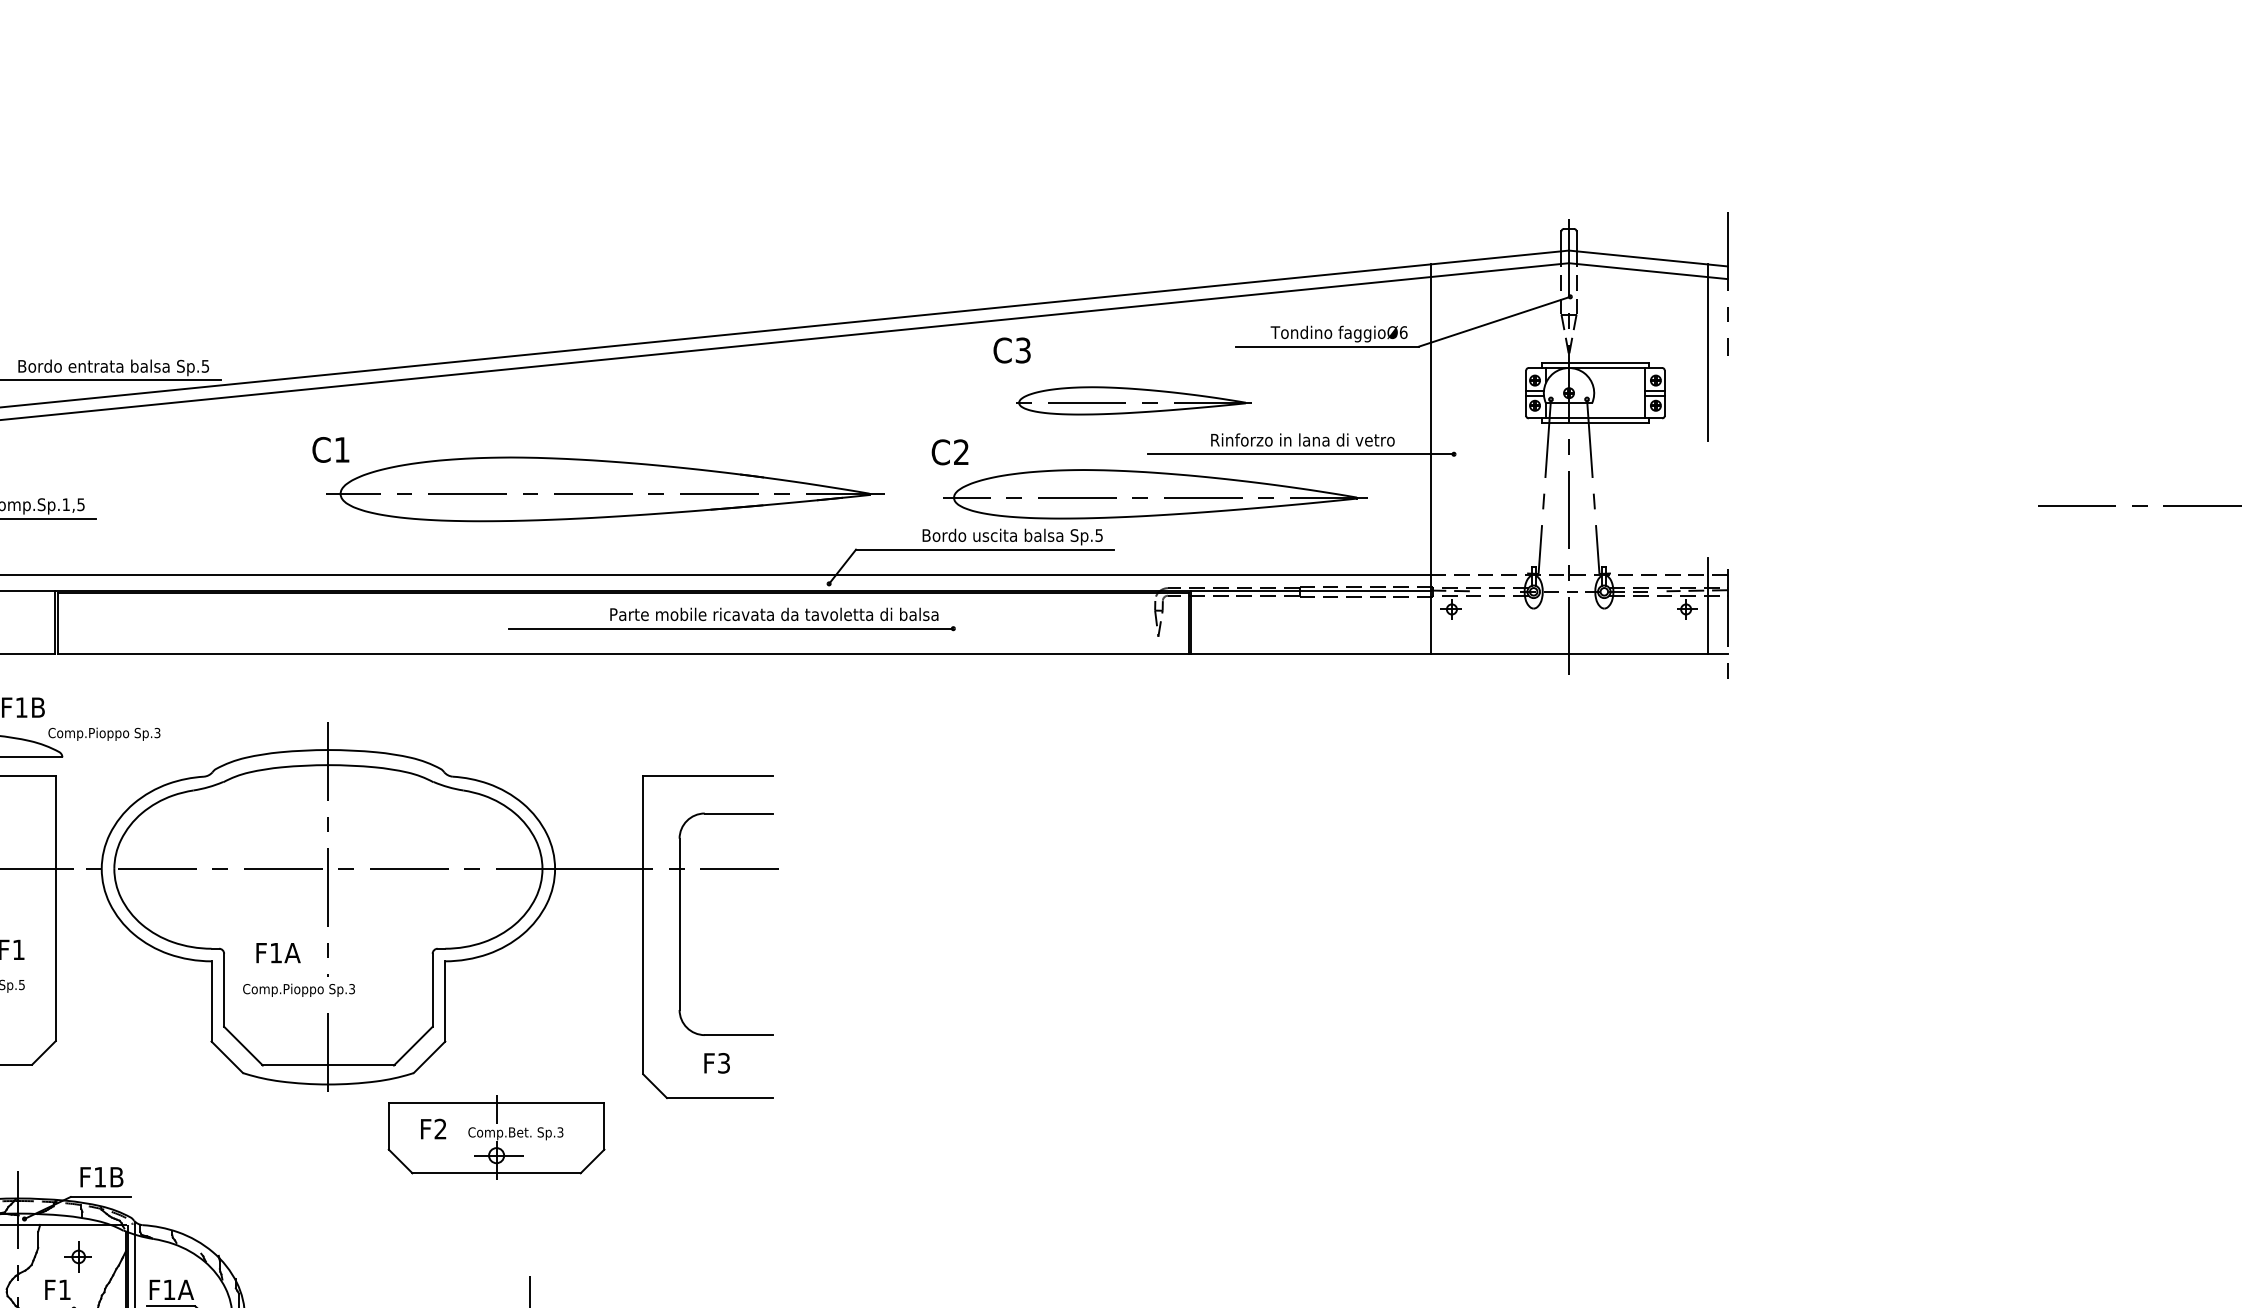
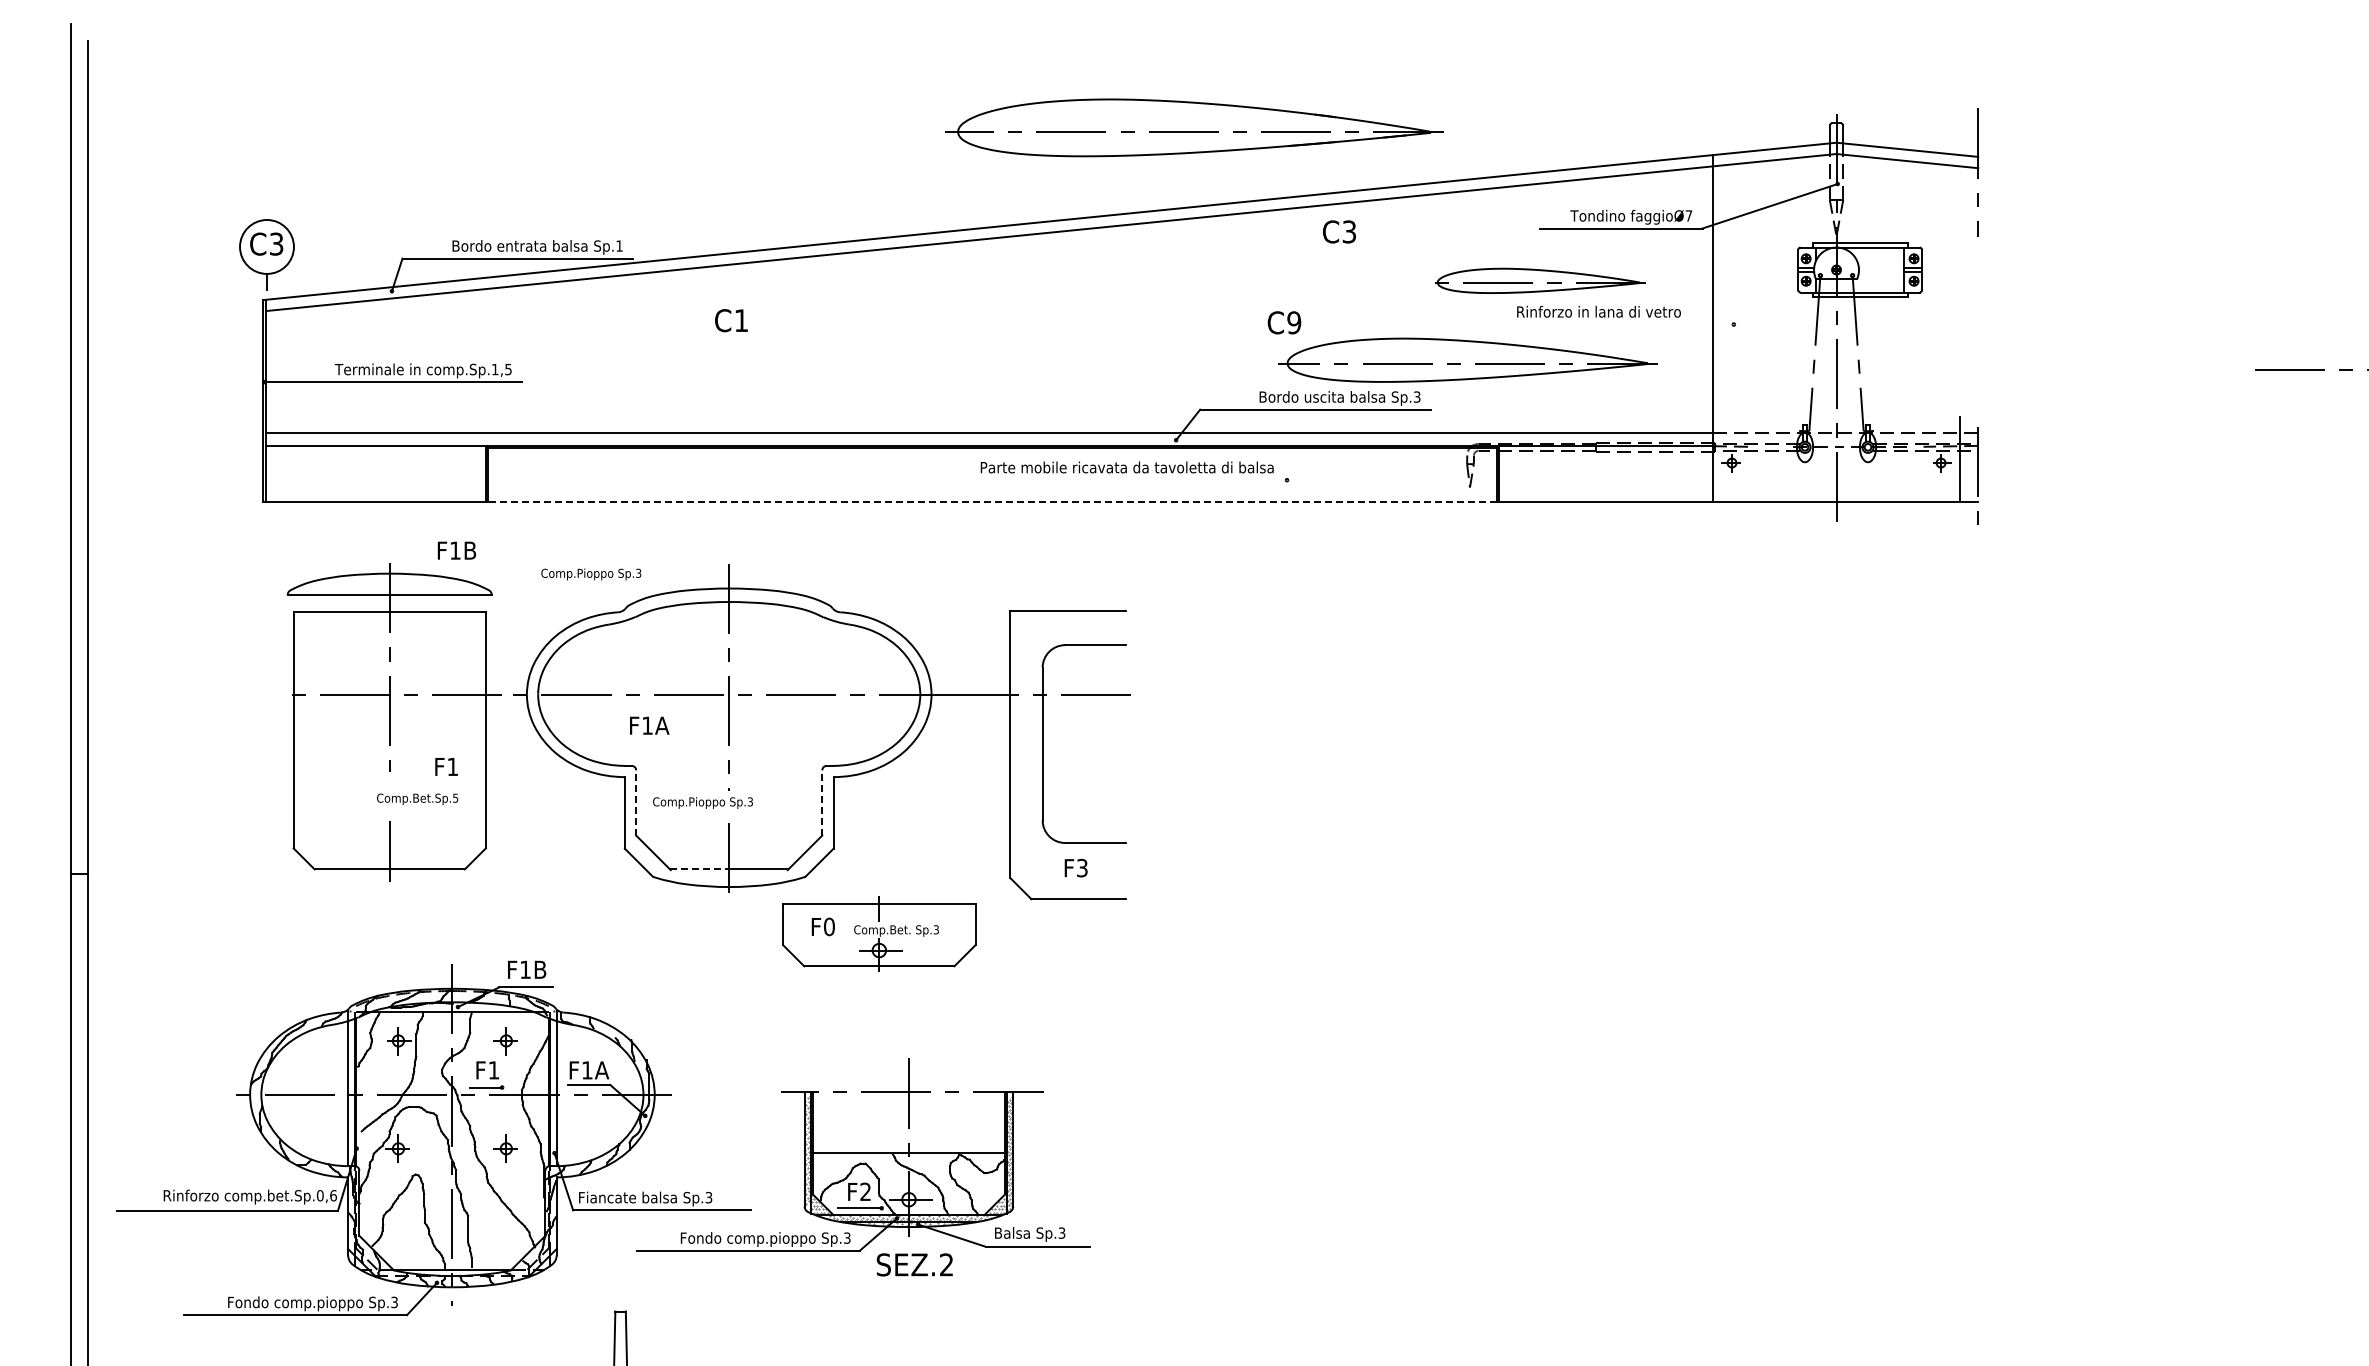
text: (1403, 332) -> (1688, 215), faggioØ6 -> faggioØ7
line: (1707, 352) -> (1960, 233), removed
text: (205, 365) -> (619, 245), Sp.5 -> Sp.1
part: (1134, 400) -> (1540, 280), moved
text: (961, 451) -> (1294, 322), C2 -> C9
line: (1300, 454) -> (1596, 324), removed
part: (605, 488) -> (1194, 127), moved
text: (1099, 534) -> (1417, 396), Sp.5 -> Sp.3
line: (730, 629) -> (1088, 480), removed
line: (623, 653) -> (992, 502), solid -> dashed
text: (104, 734) -> (591, 574), moved
text: (278, 952) -> (649, 725), moved
line: (224, 989) -> (636, 802), solid -> dashed
line: (432, 989) -> (822, 802), solid -> dashed
line: (295, 1064) -> (699, 869), solid -> dashed
text: (440, 1128) -> (829, 926), F2 -> F0

